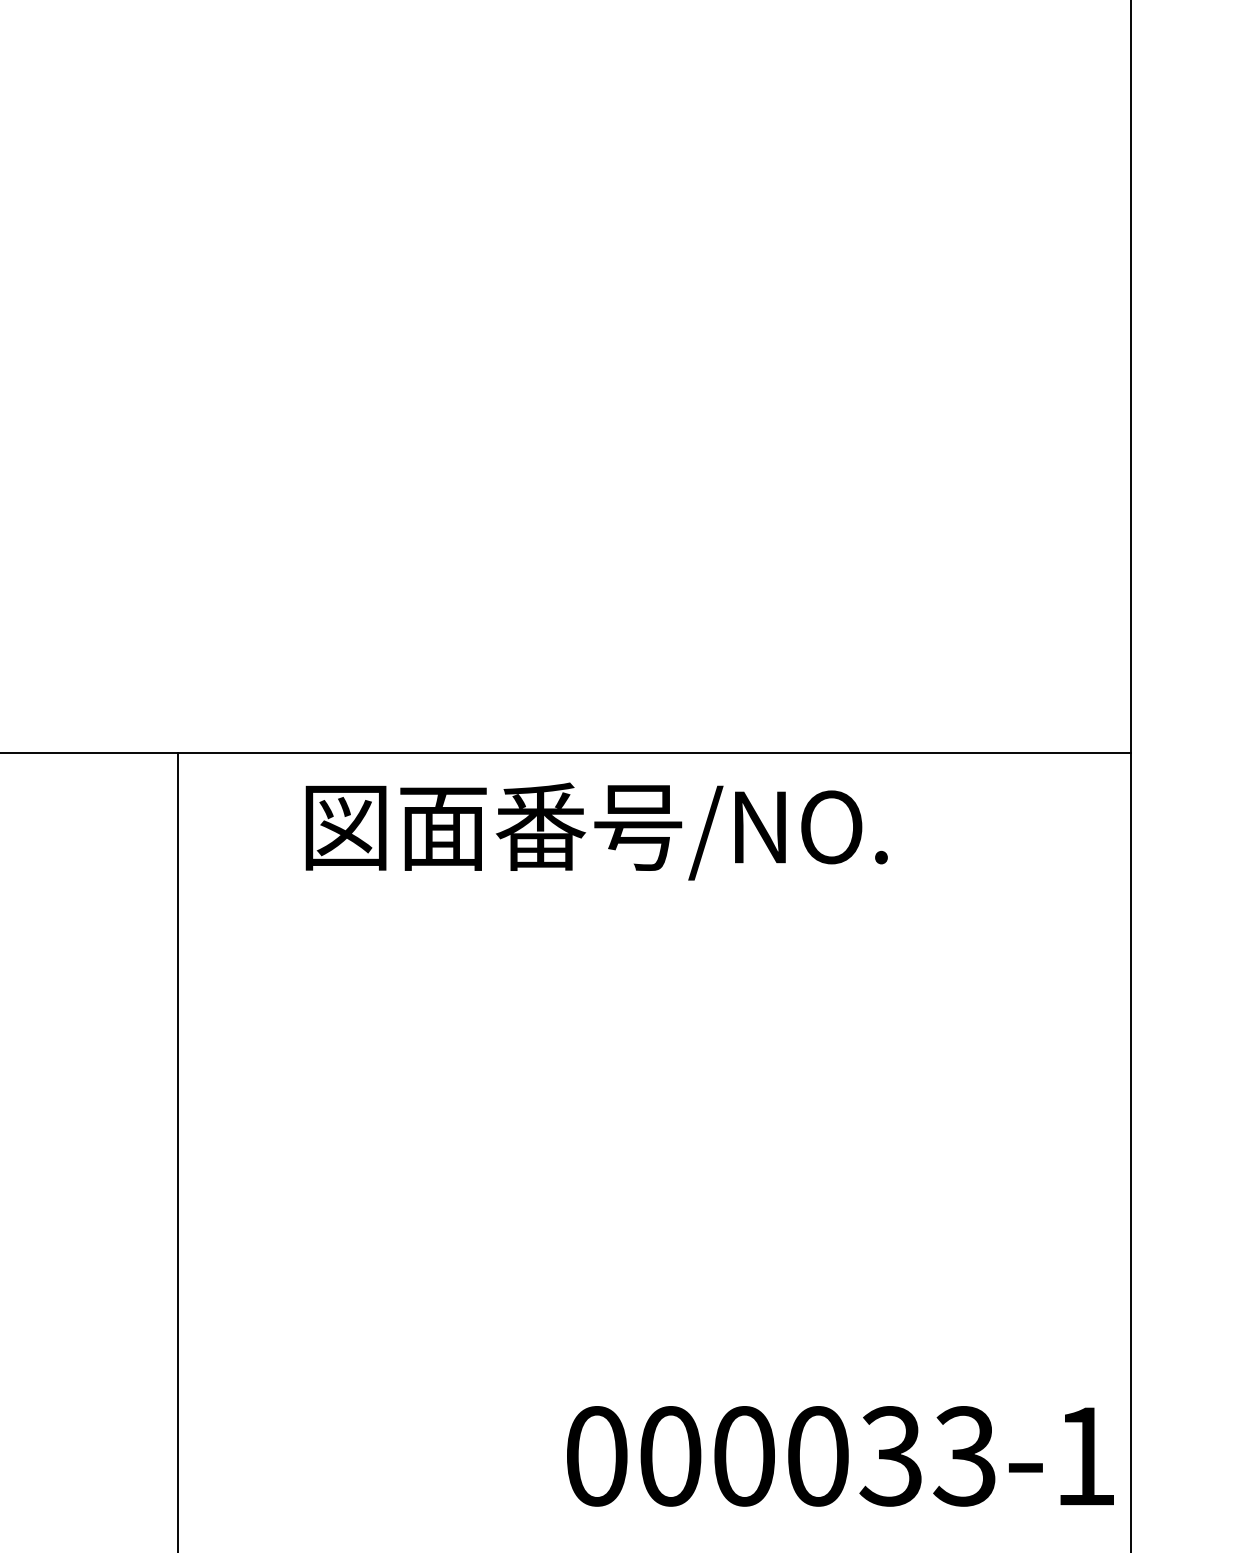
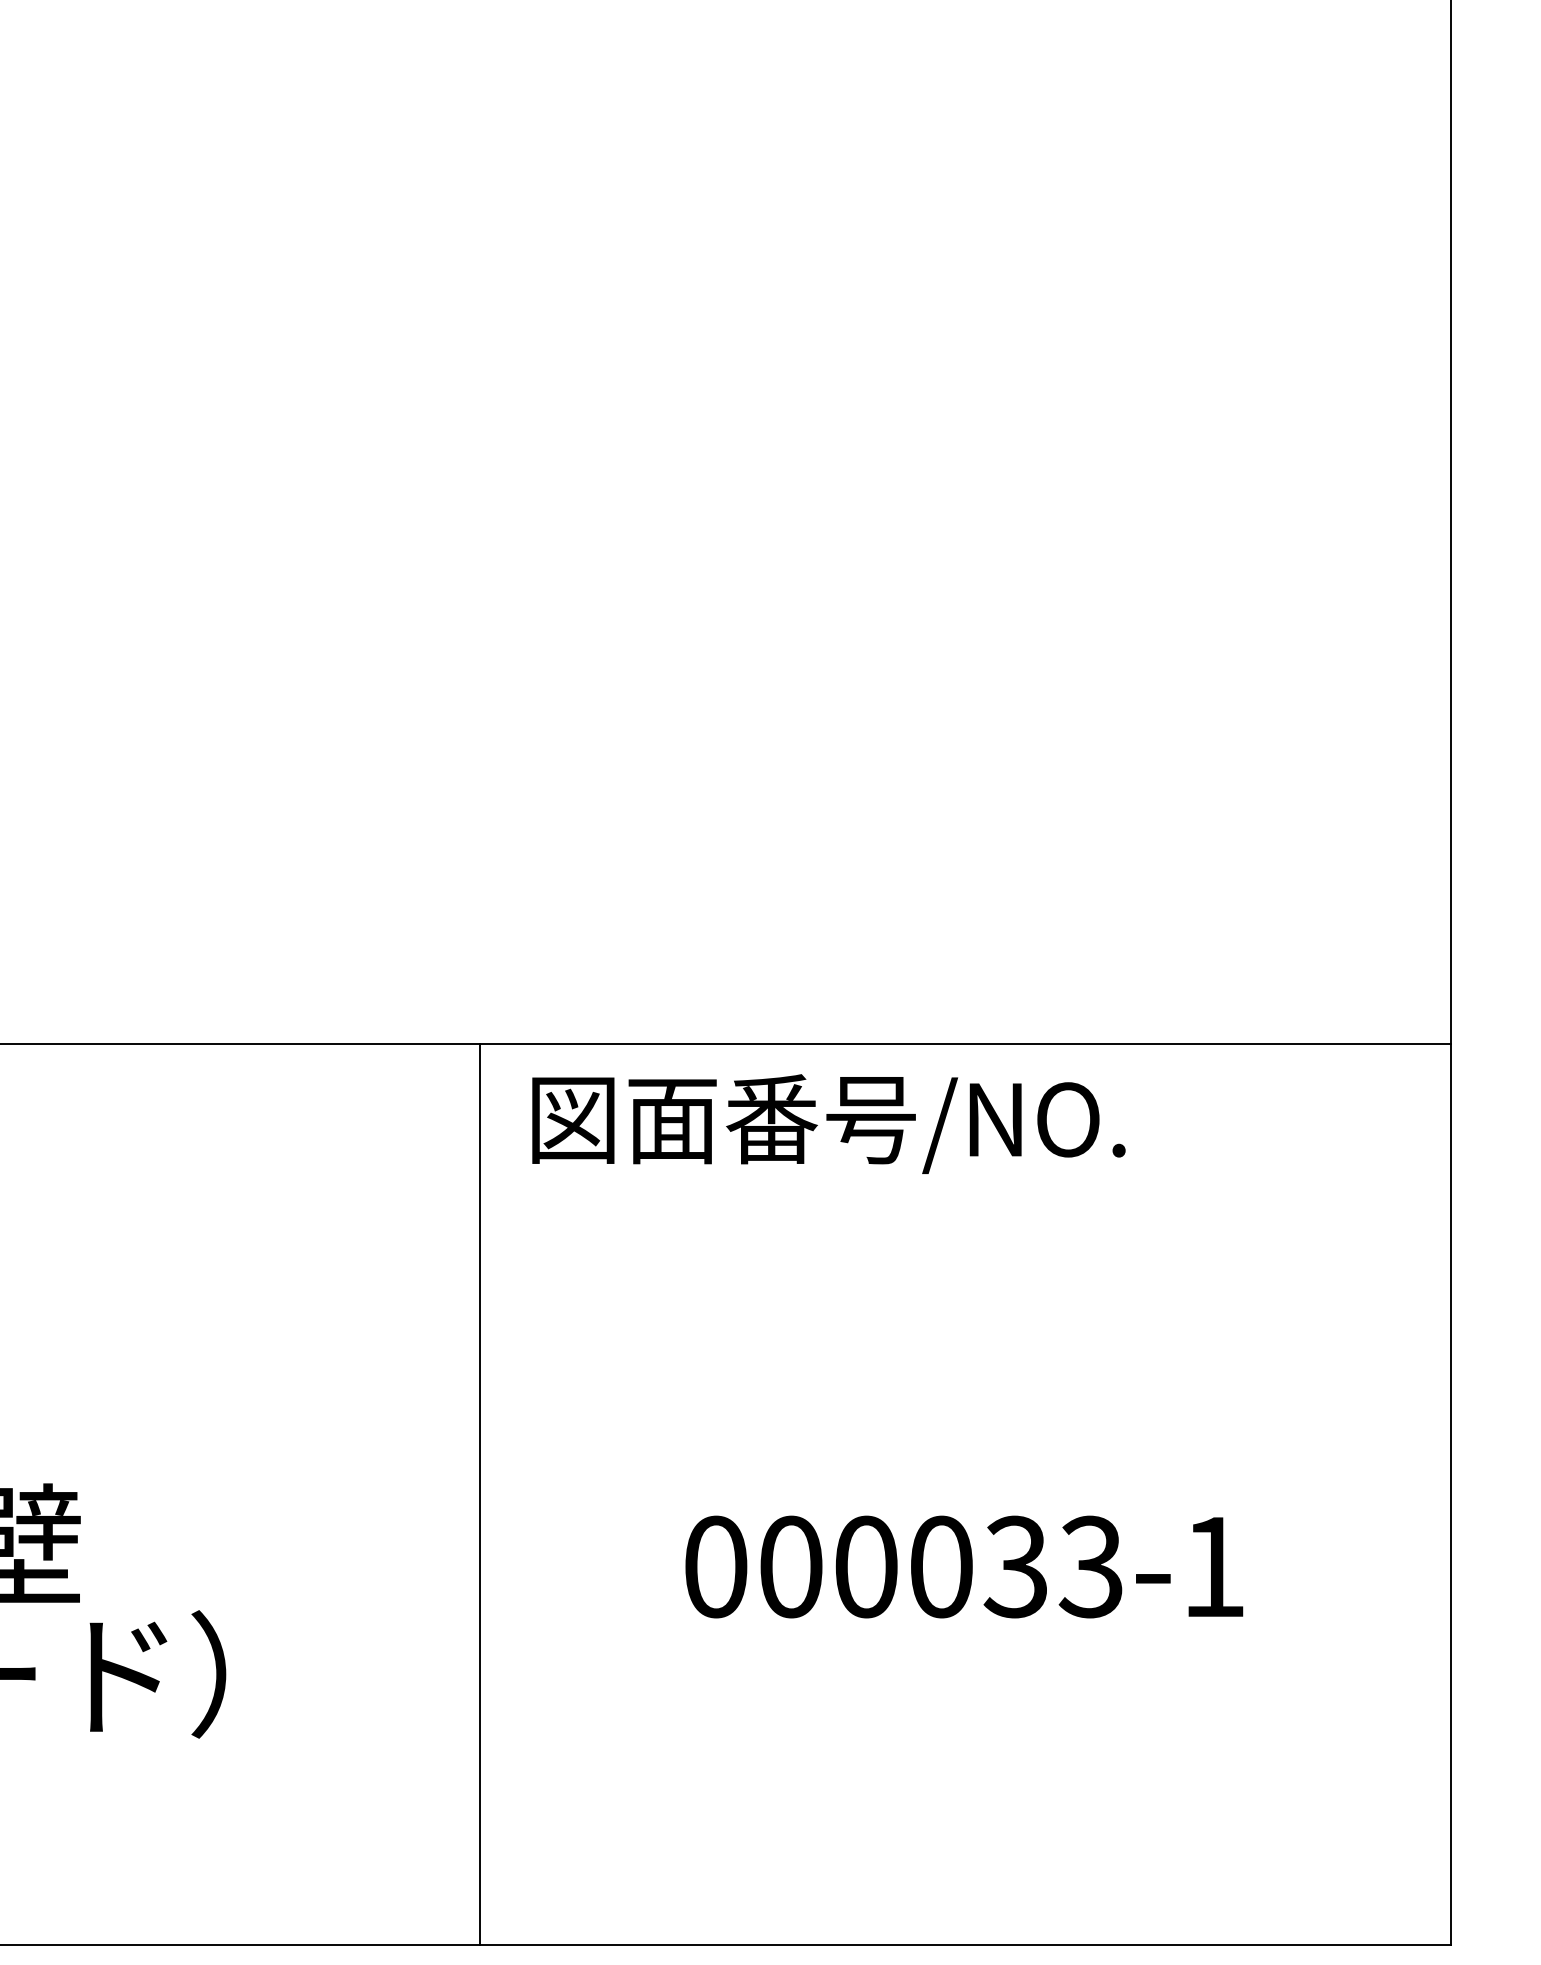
text: (596, 830) -> (828, 1123), moved
text: (840, 1455) -> (964, 1566), moved

